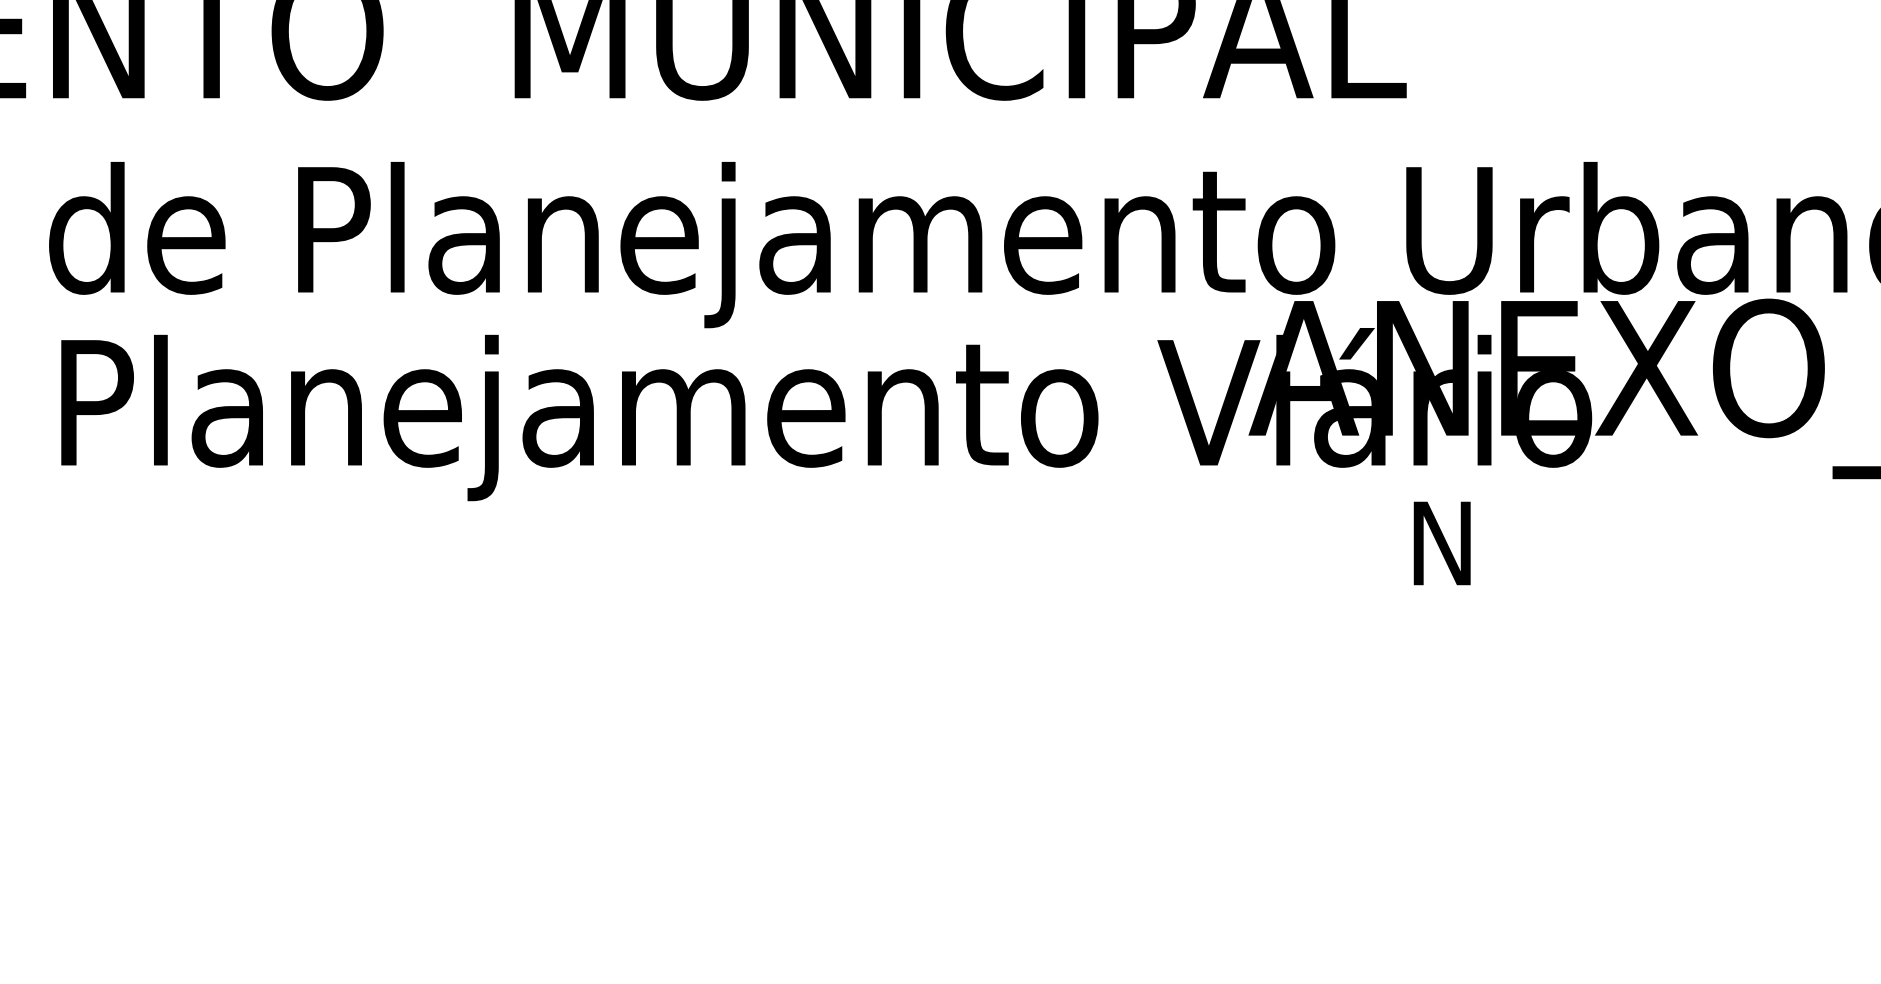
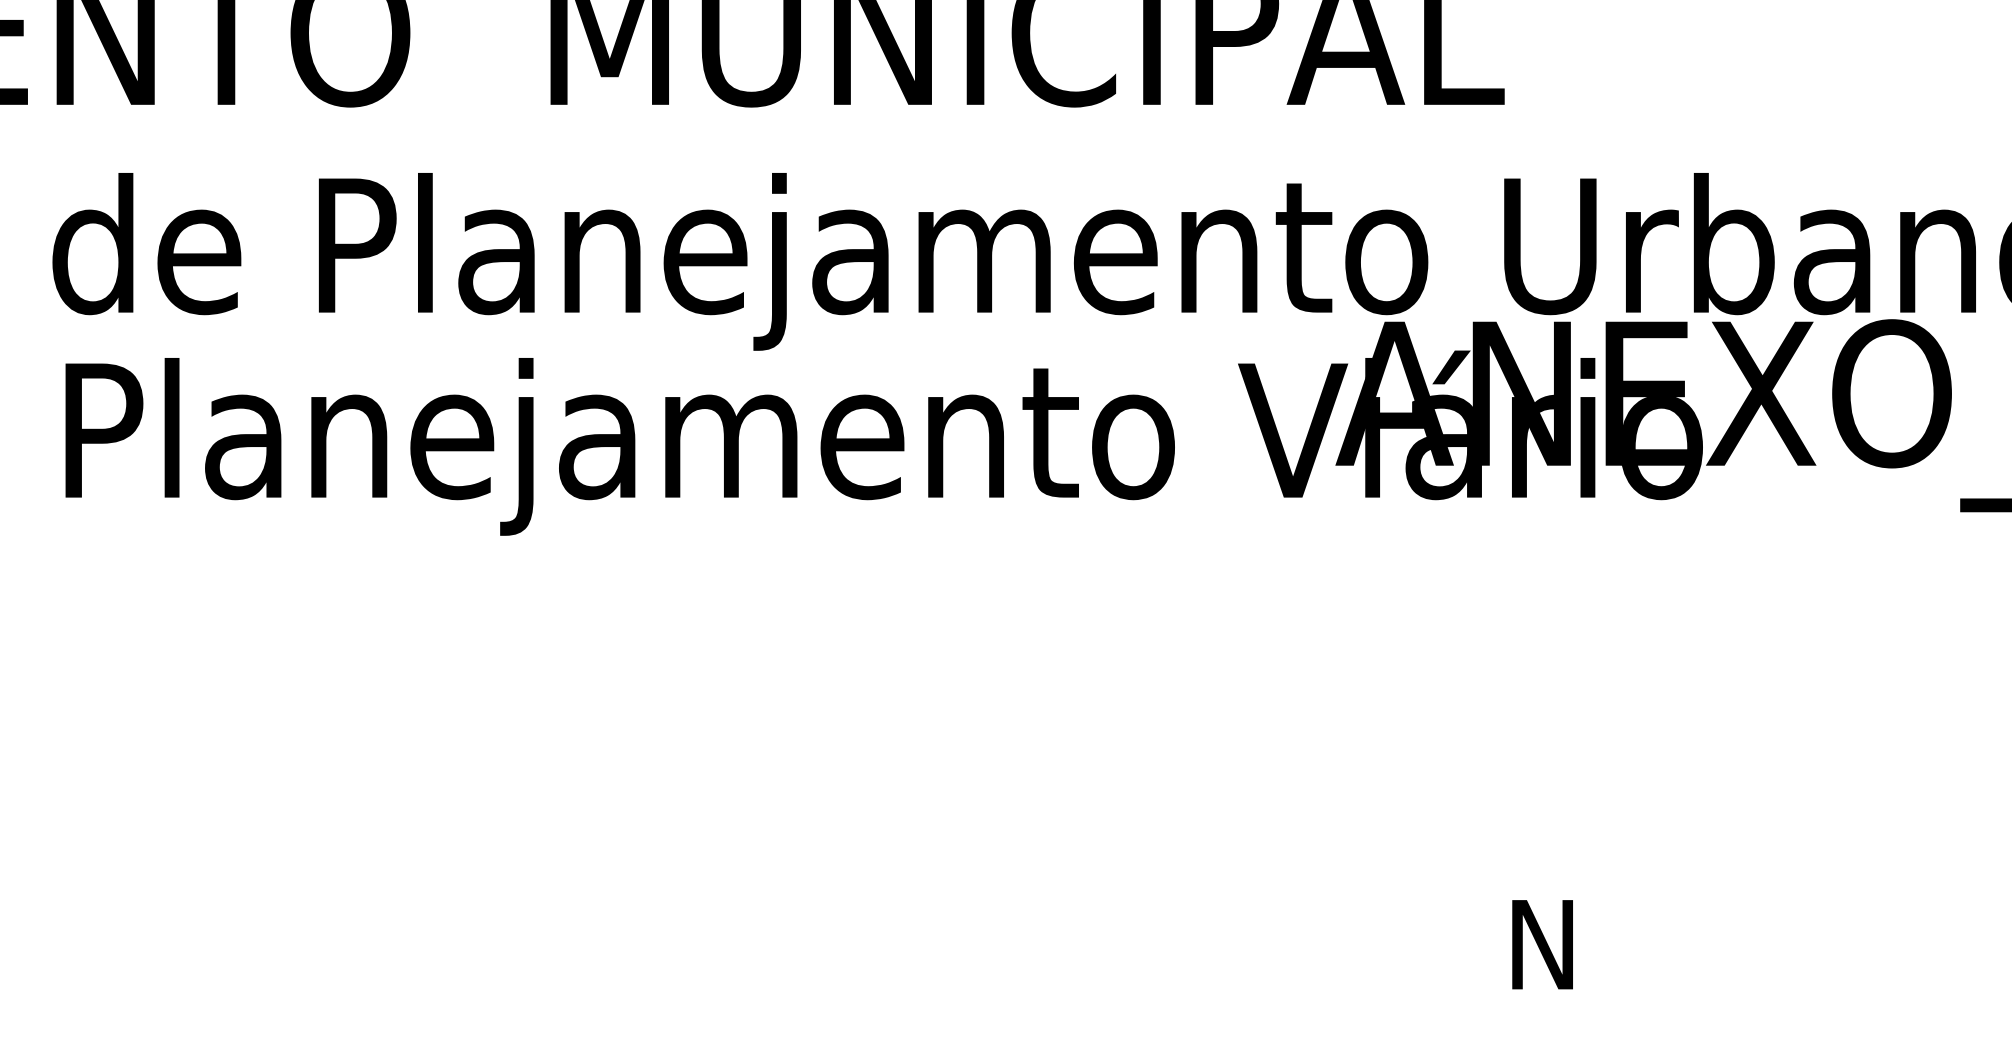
text: (1441, 543) -> (1541, 944), moved

